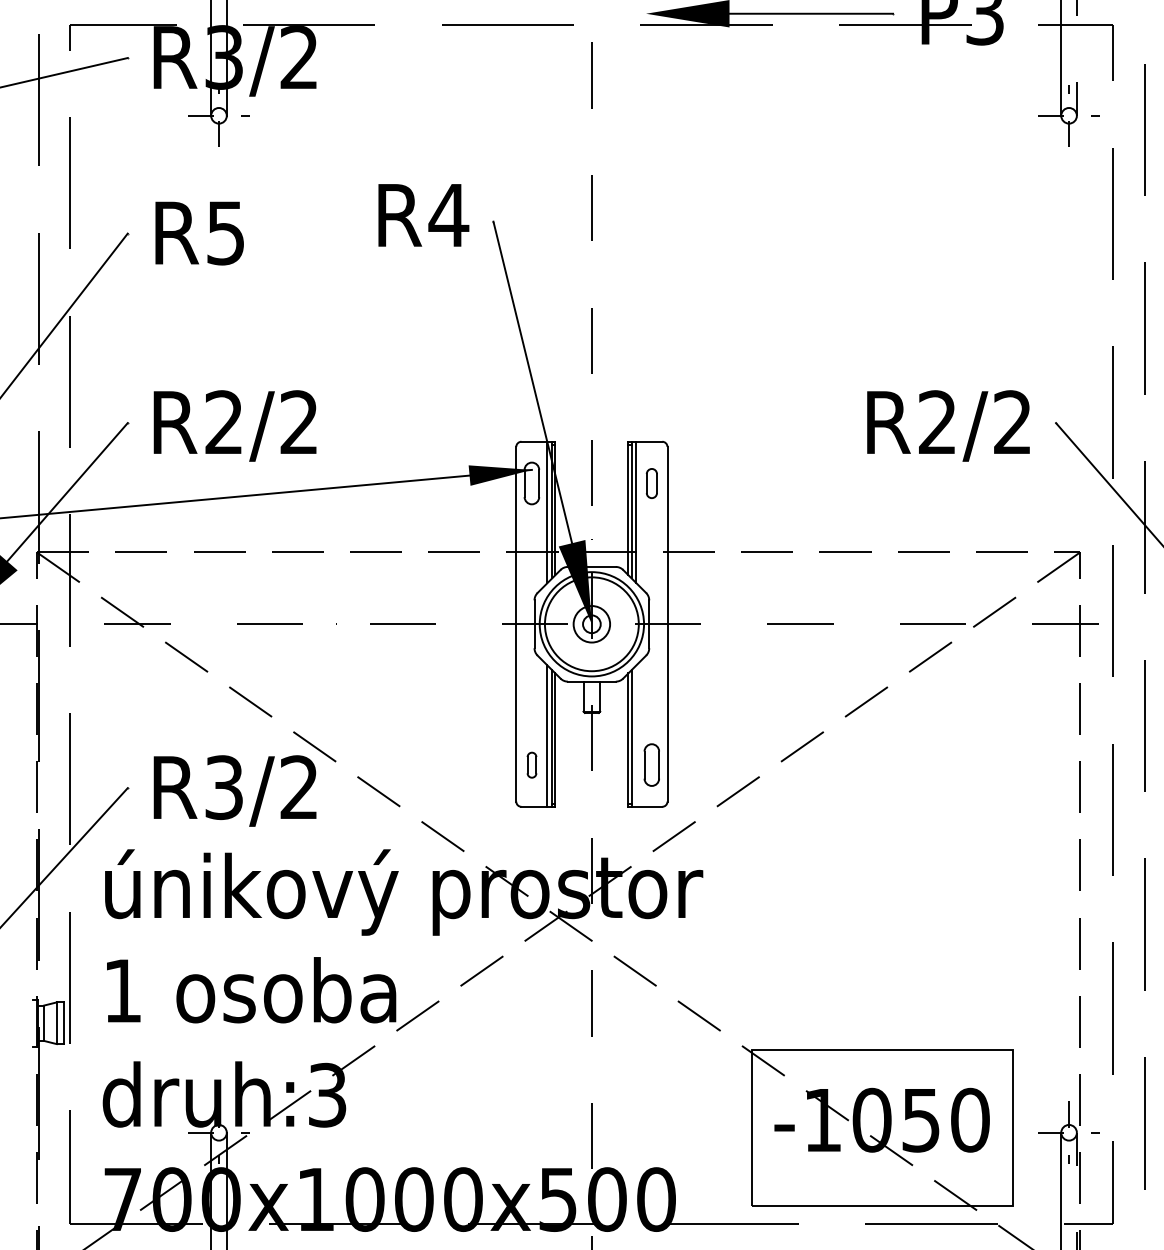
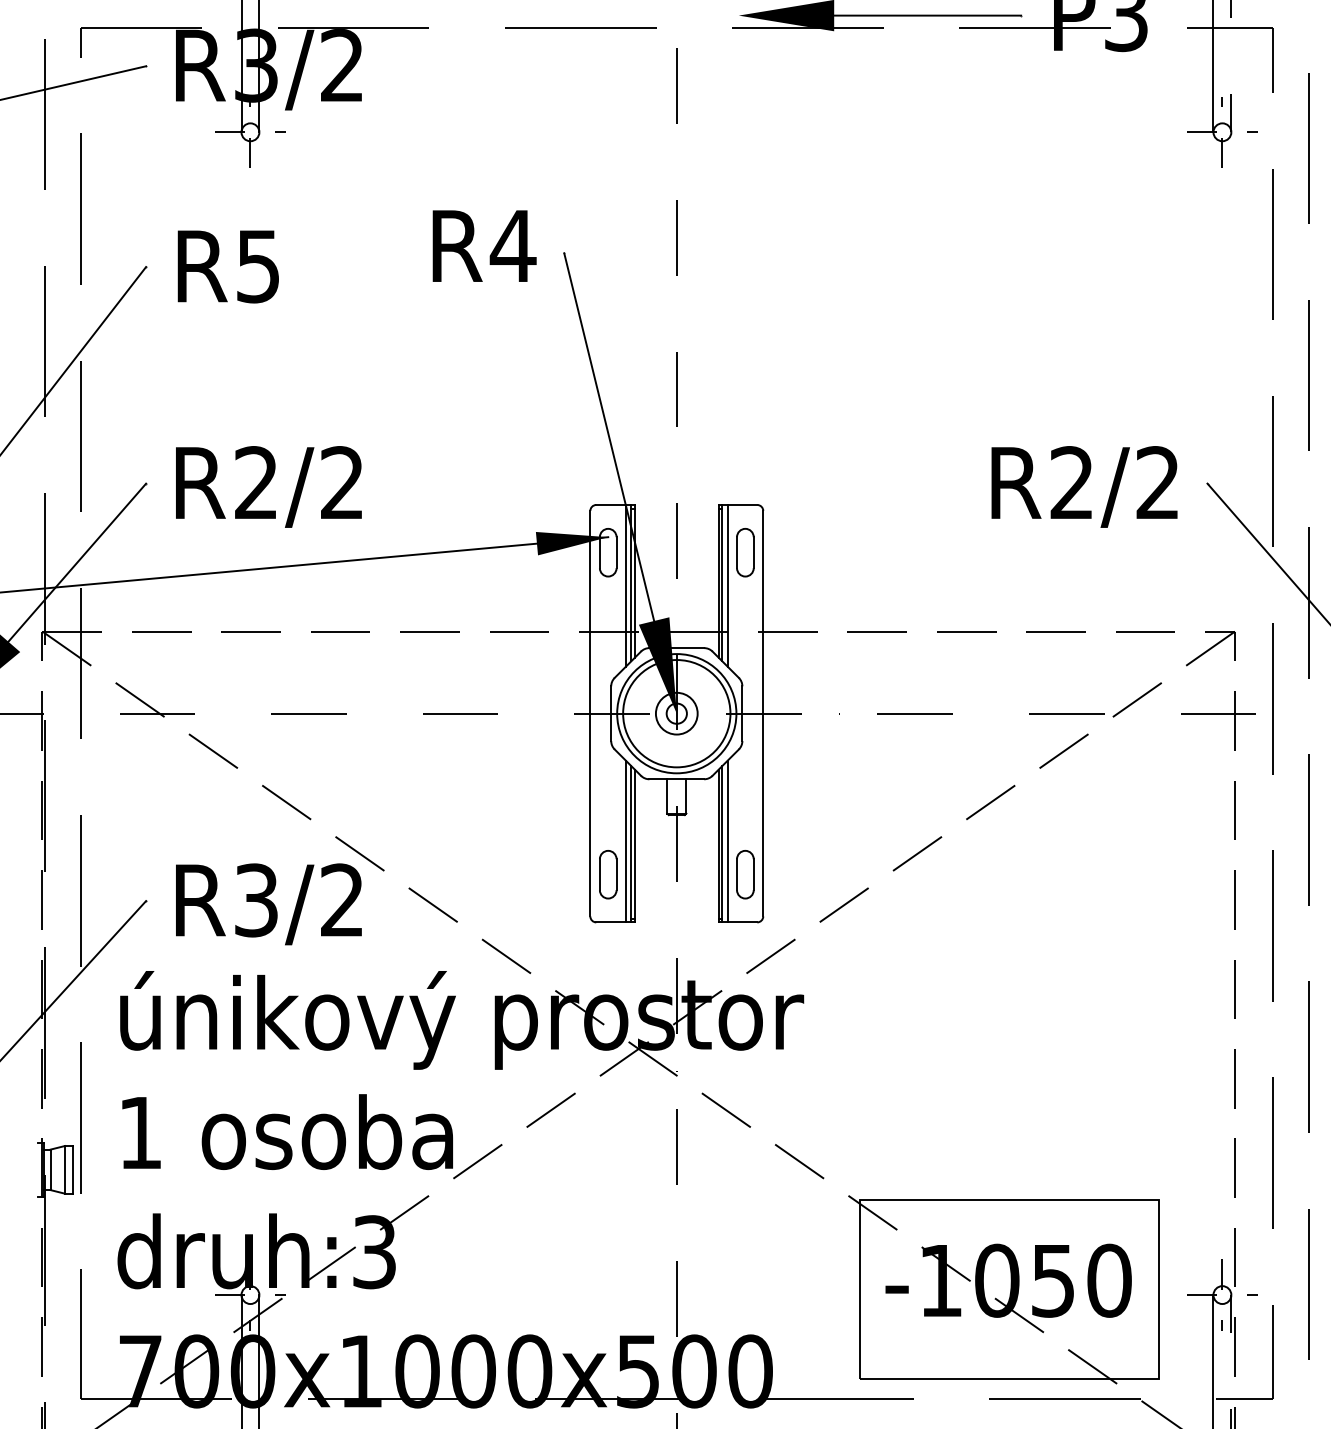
part: (651, 483) -> (745, 552), size x1.43
line: (636, 736) -> (727, 841), added
part: (532, 764) -> (608, 874), size x1.67

